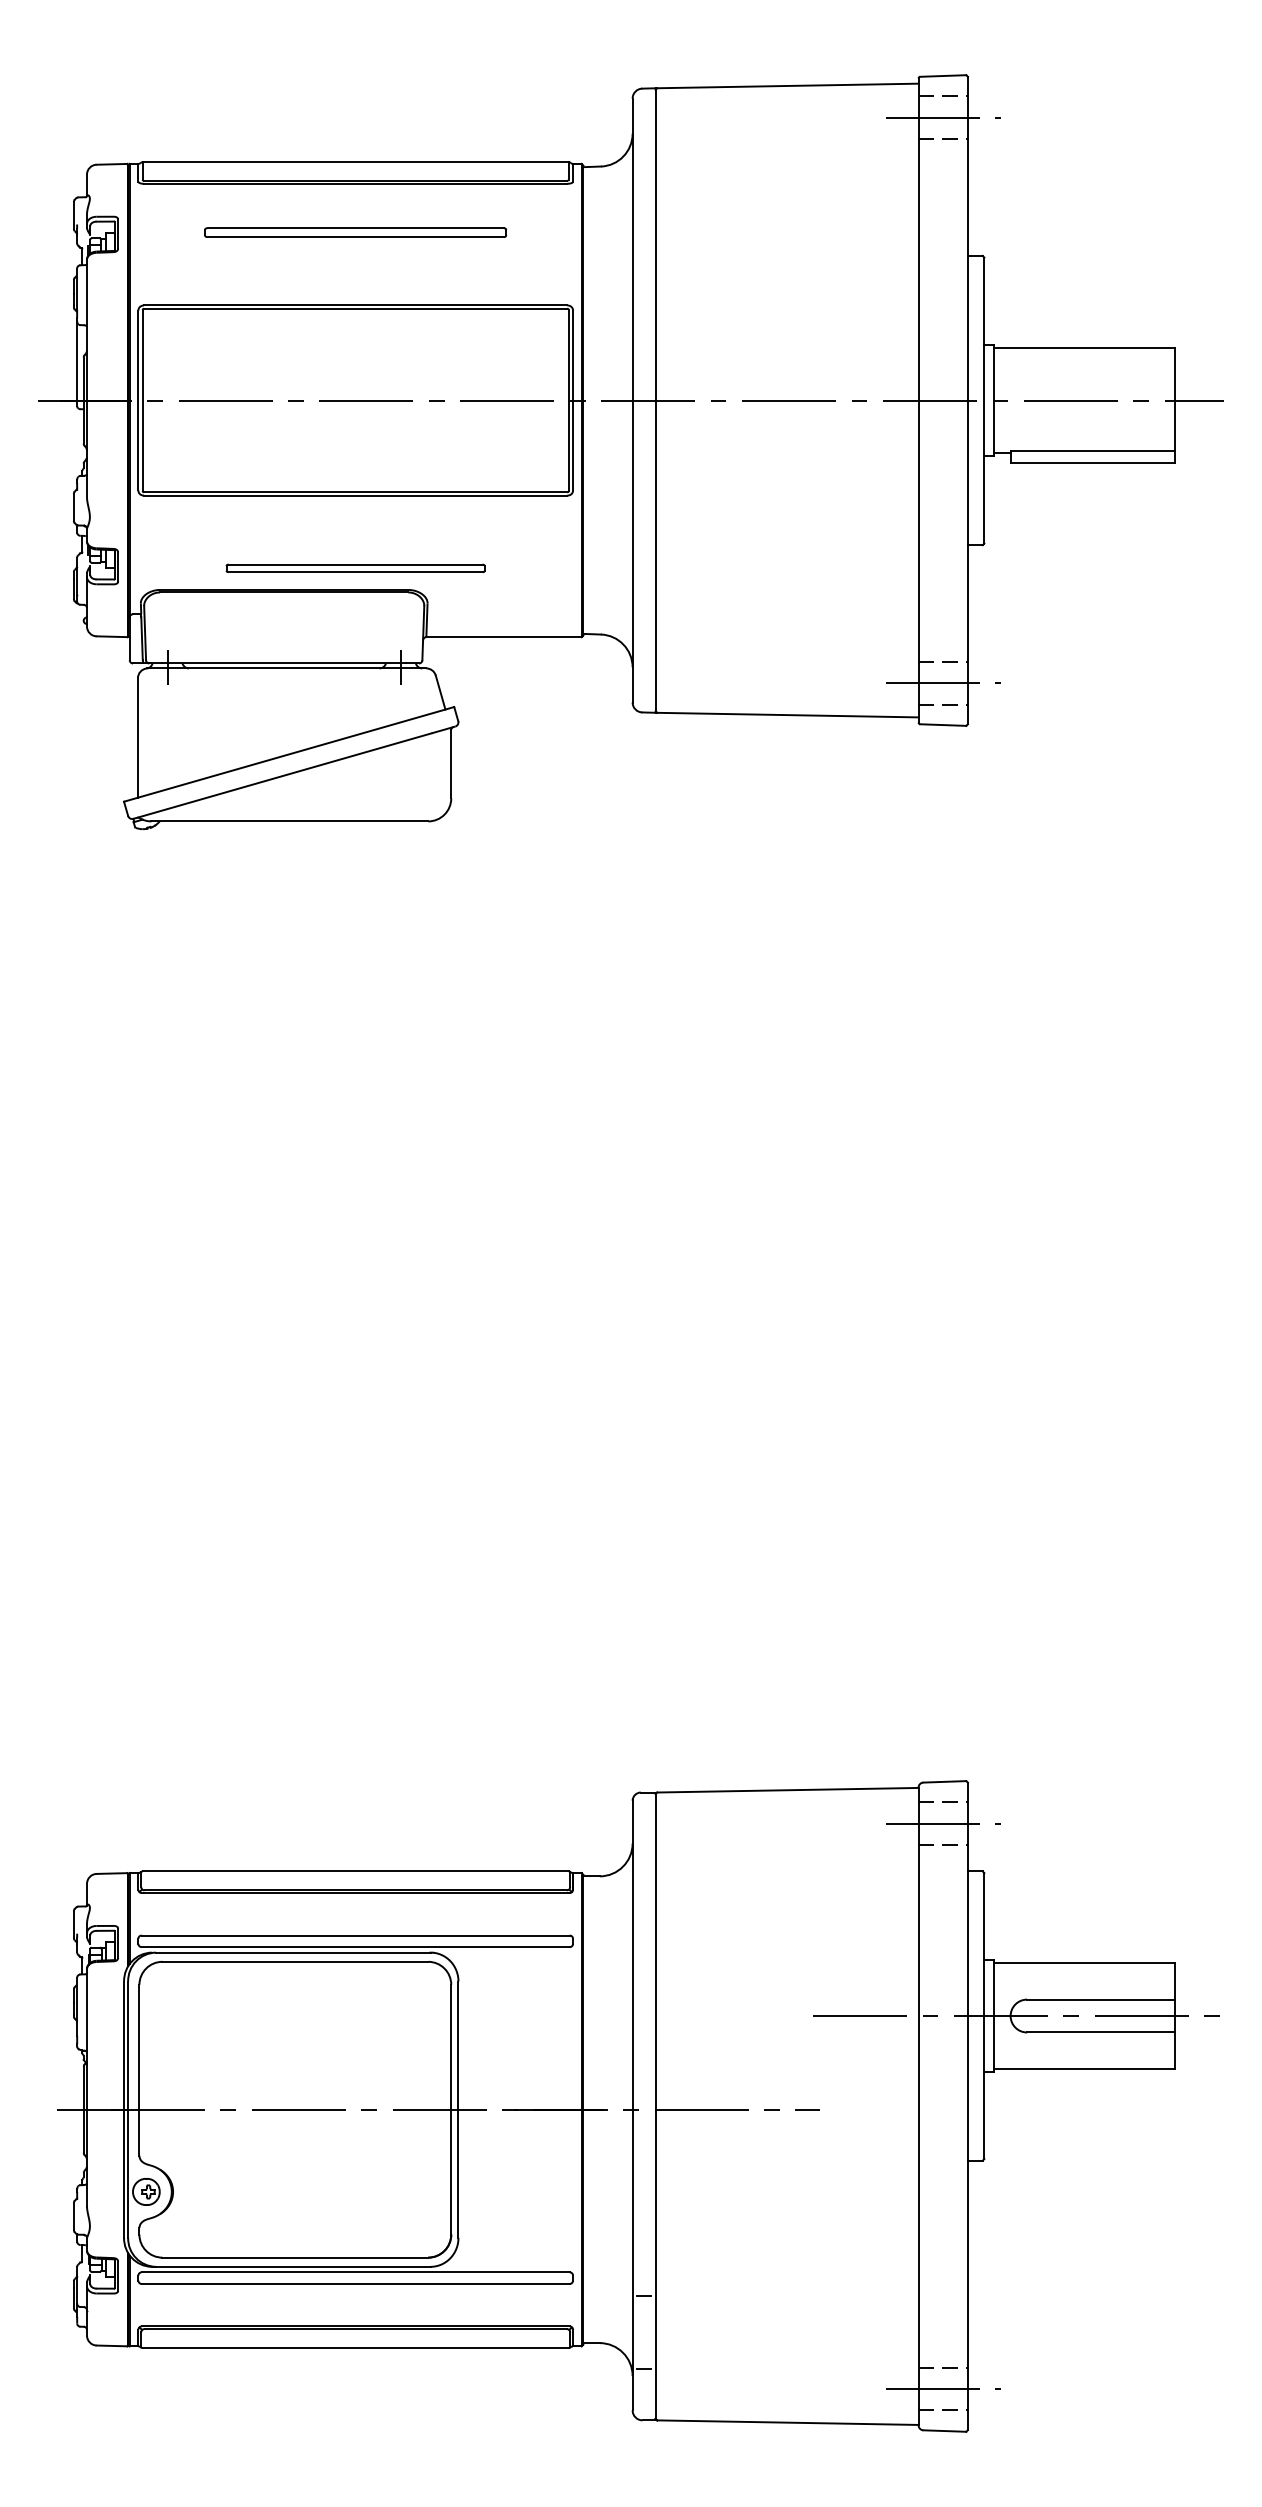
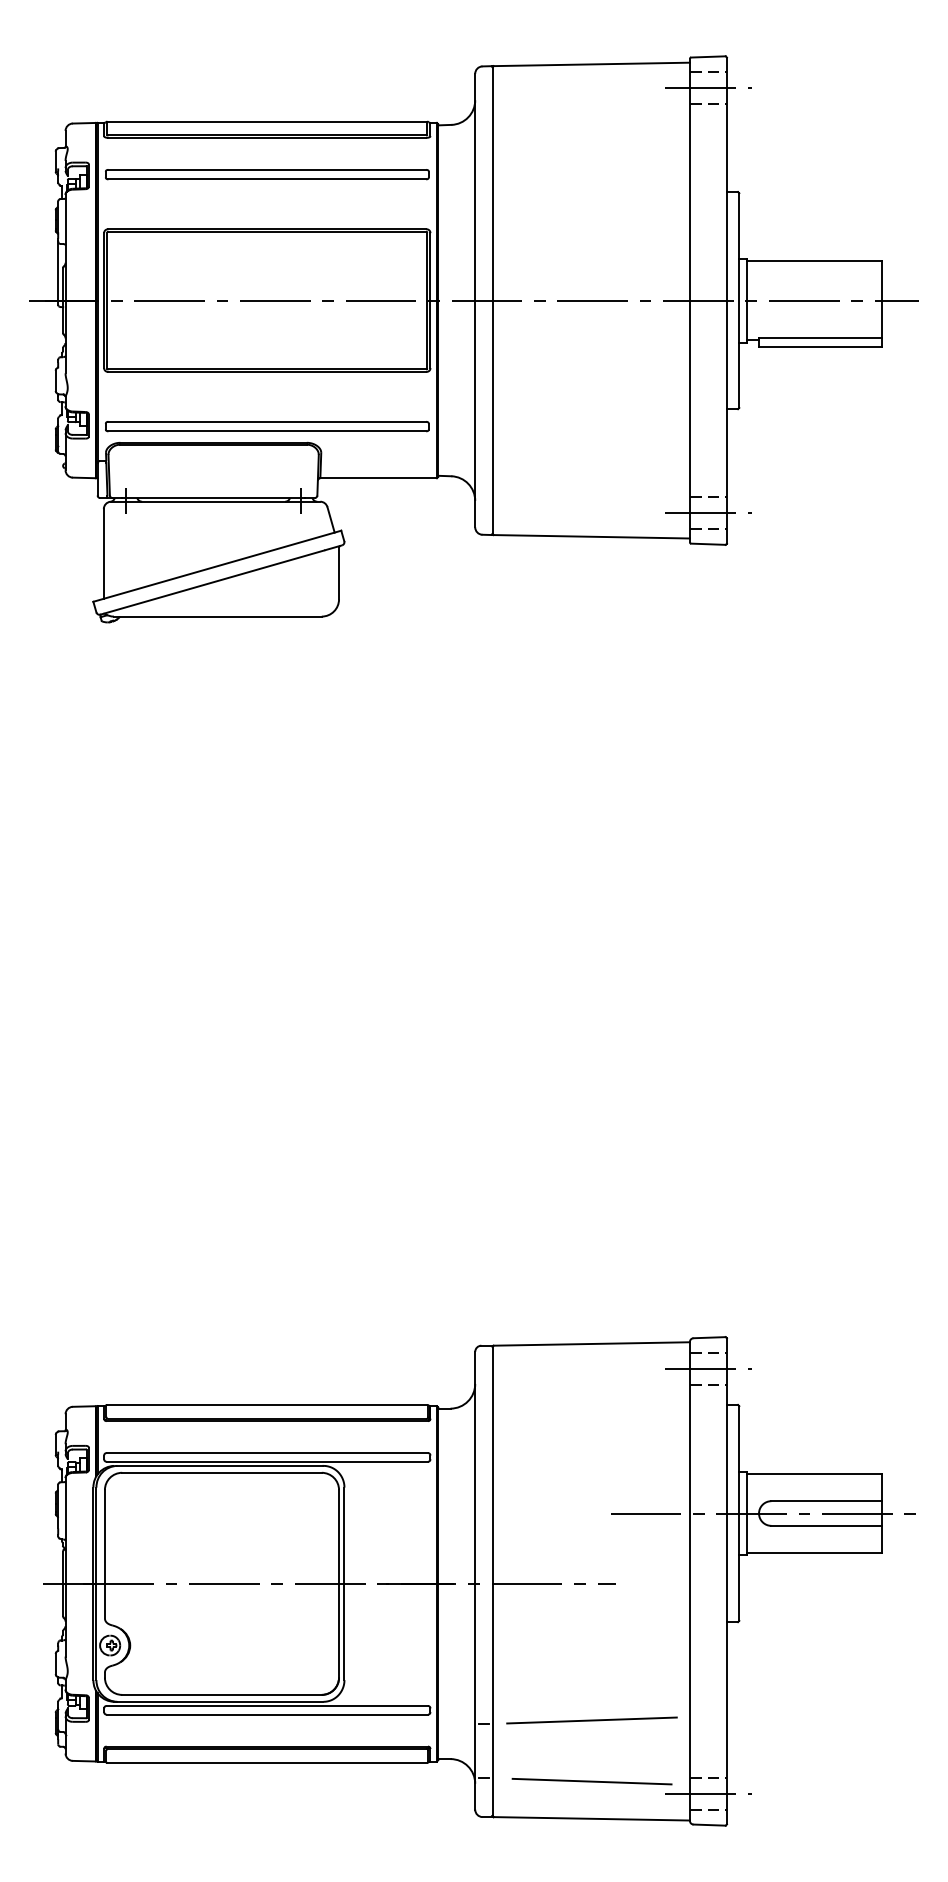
part: (355, 232) -> (267, 174), size x1.43
part: (355, 568) -> (267, 426), size x1.67
line: (788, 2291) -> (592, 1720), added
line: (788, 2372) -> (592, 1781), added

